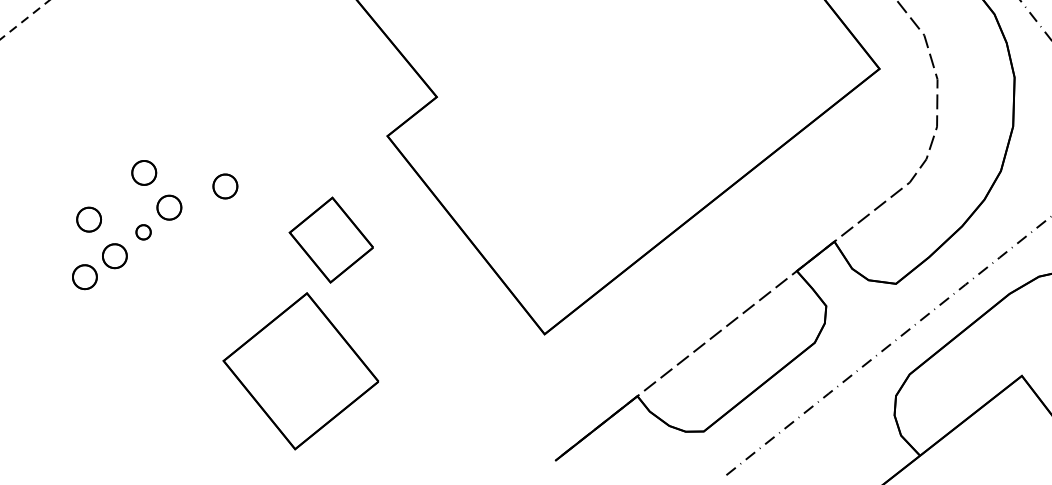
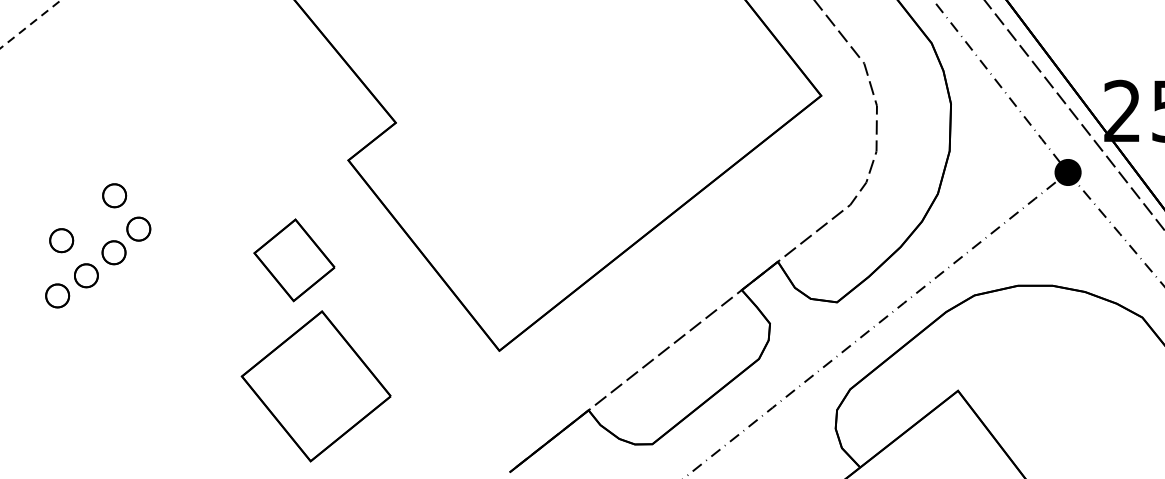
part: (225, 186) -> (192, 208), removed
part: (143, 231) -> (113, 252), size x1.67
part: (300, 371) -> (315, 386), moved

